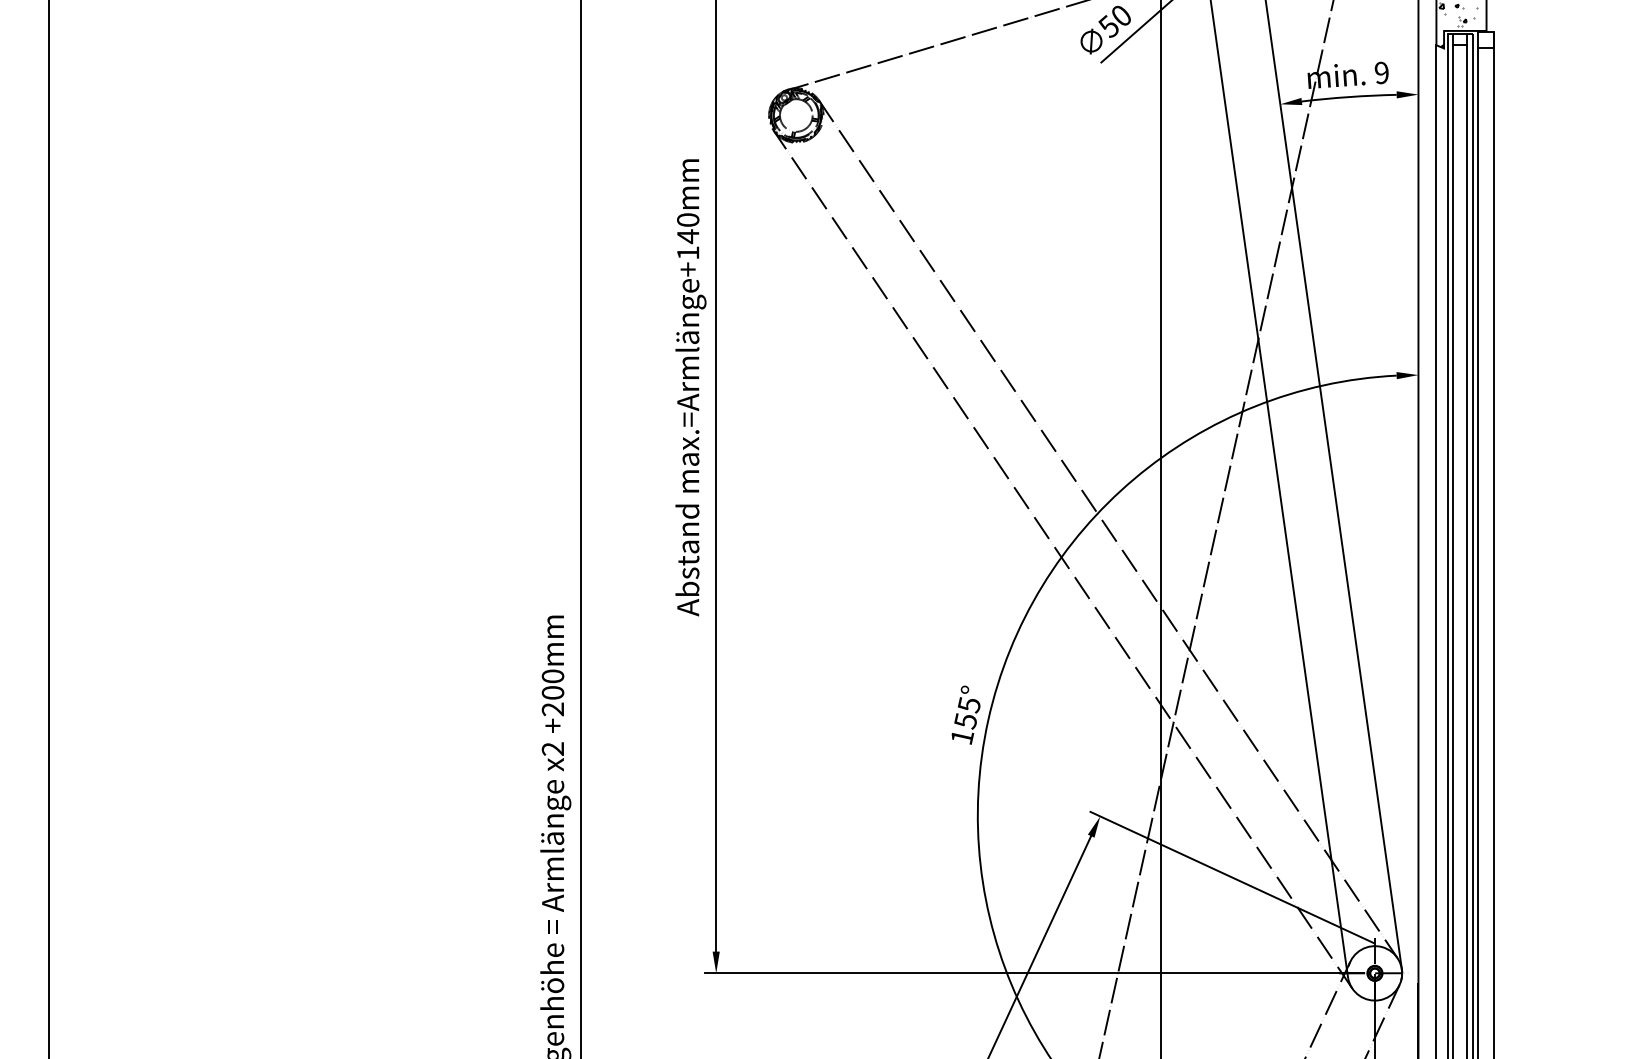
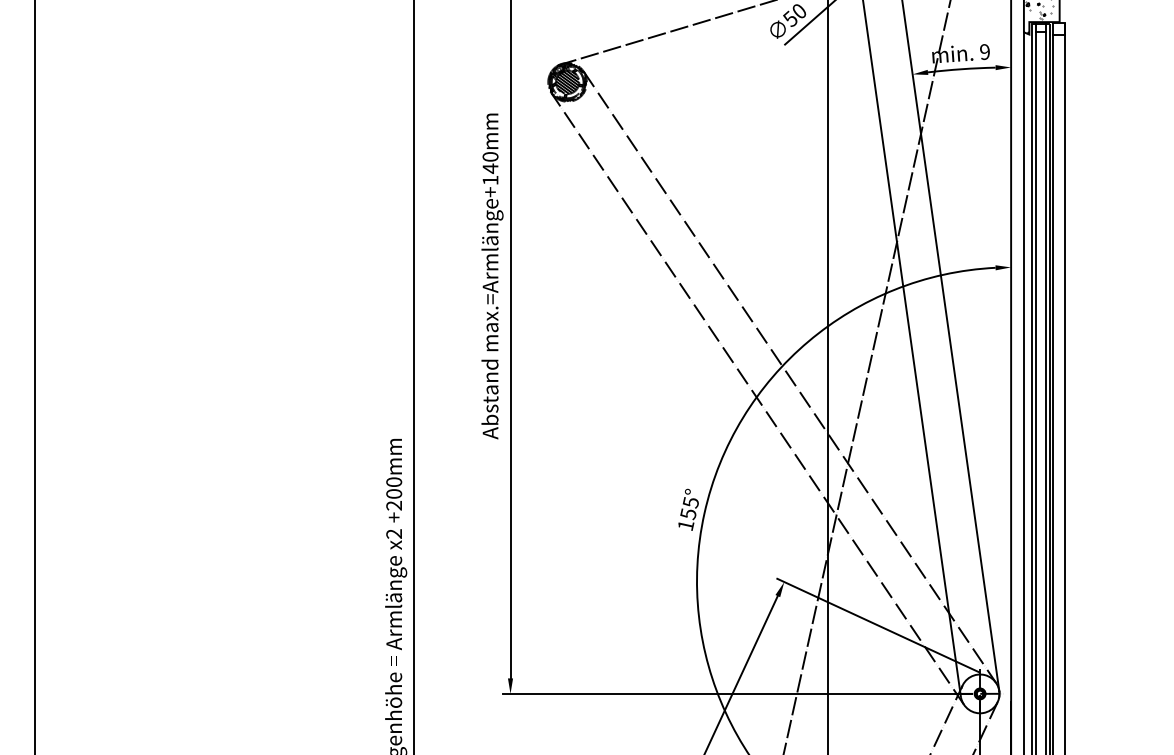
hatch: (796, 114) -> (567, 81), added

